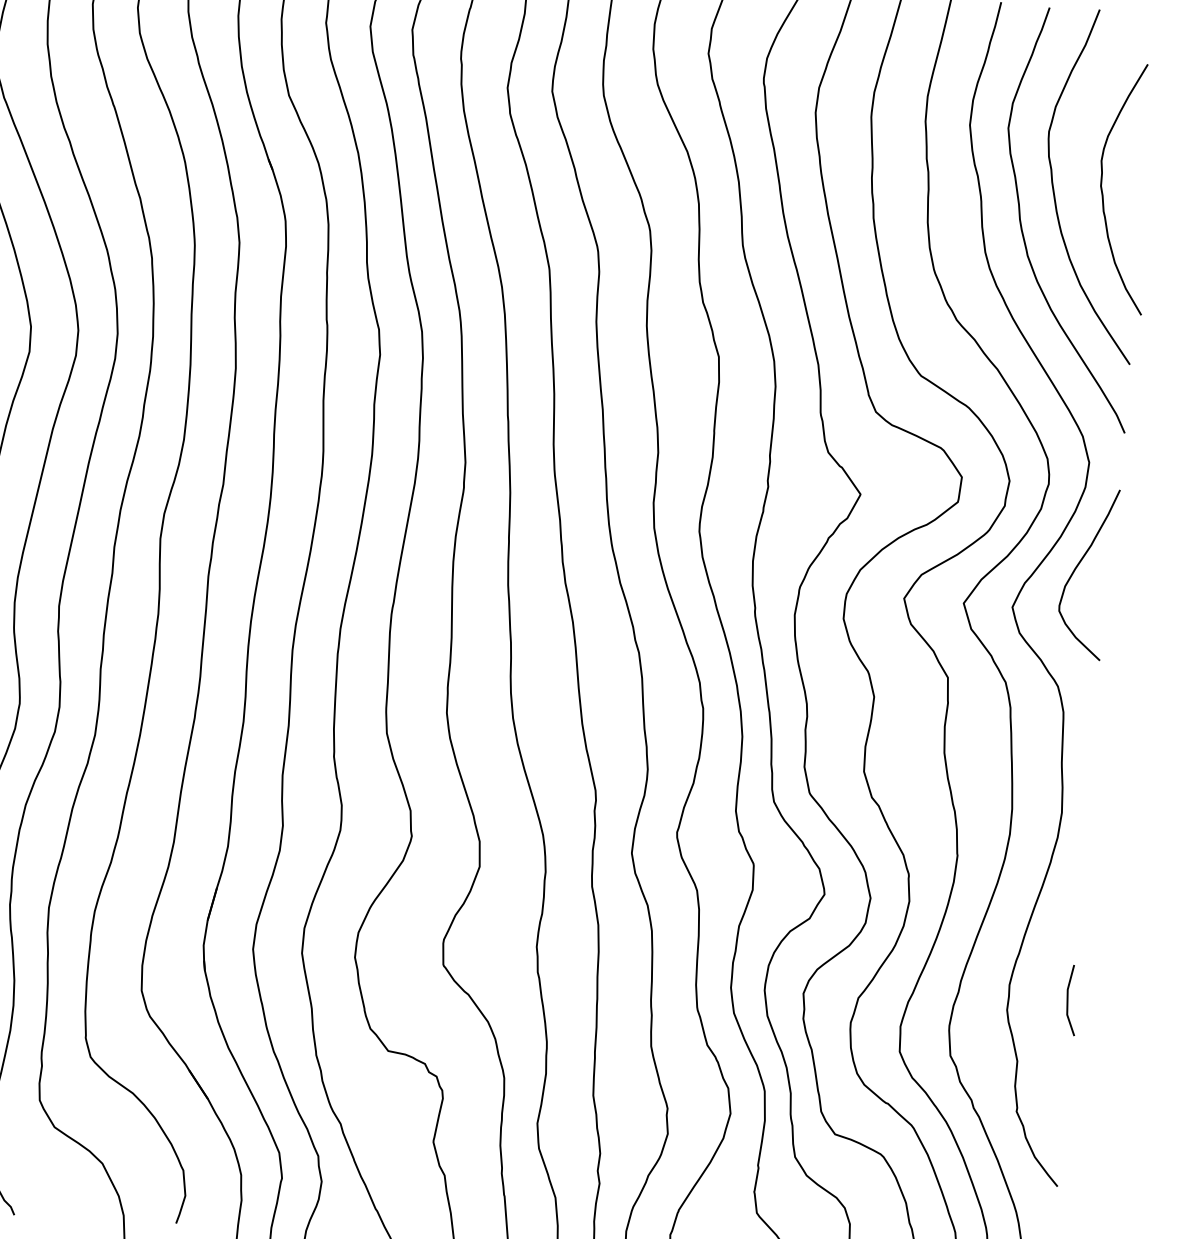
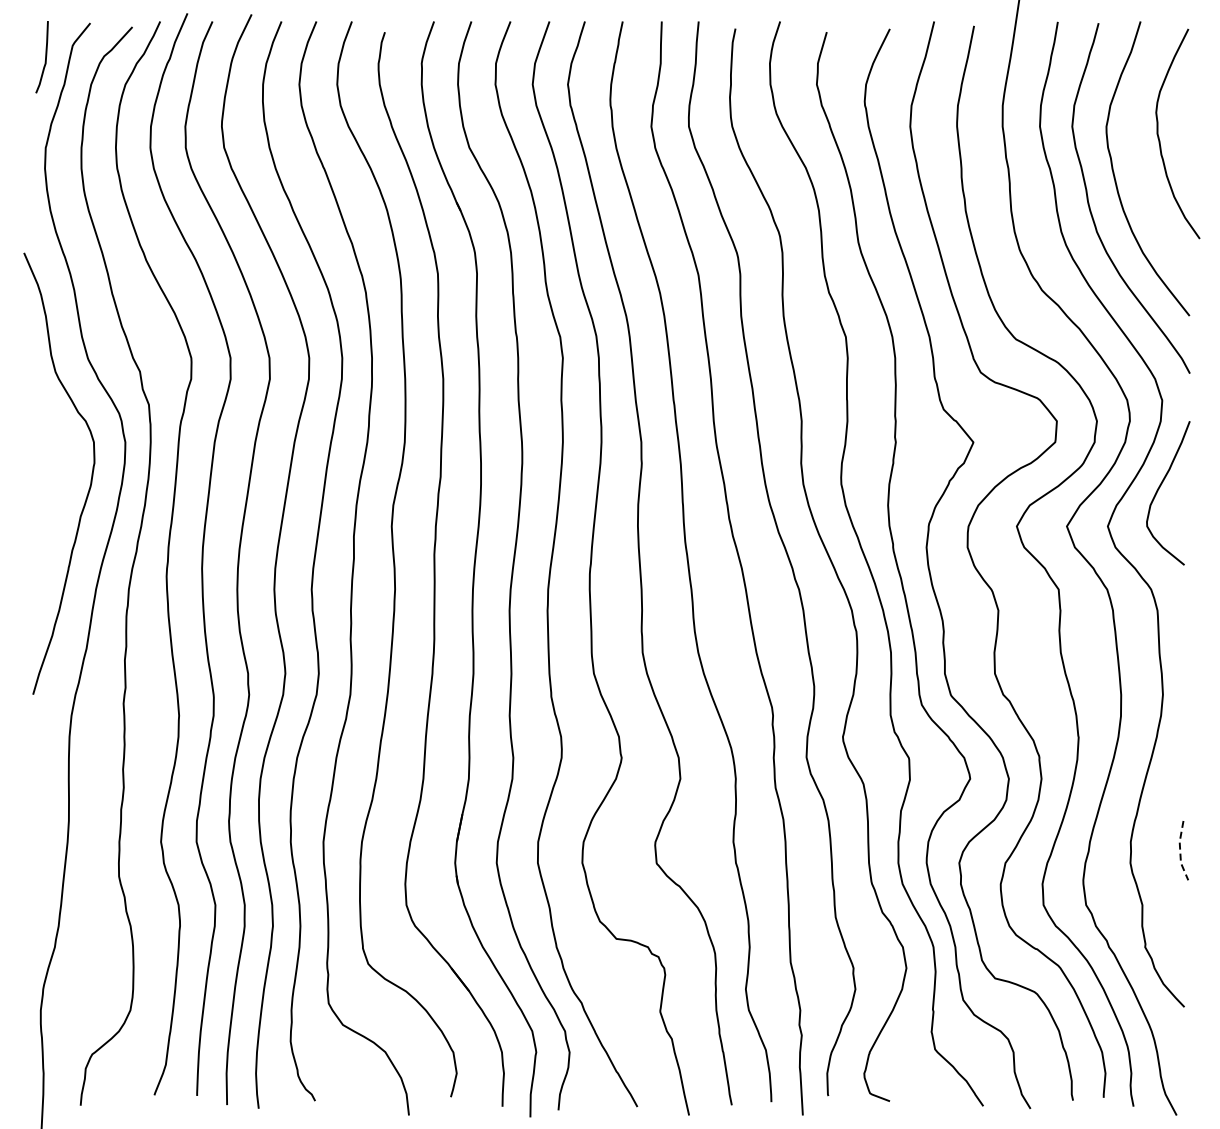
curve: (1103, 189) -> (1159, 136), moved
line: (1067, 1001) -> (1180, 851), solid -> dashed

